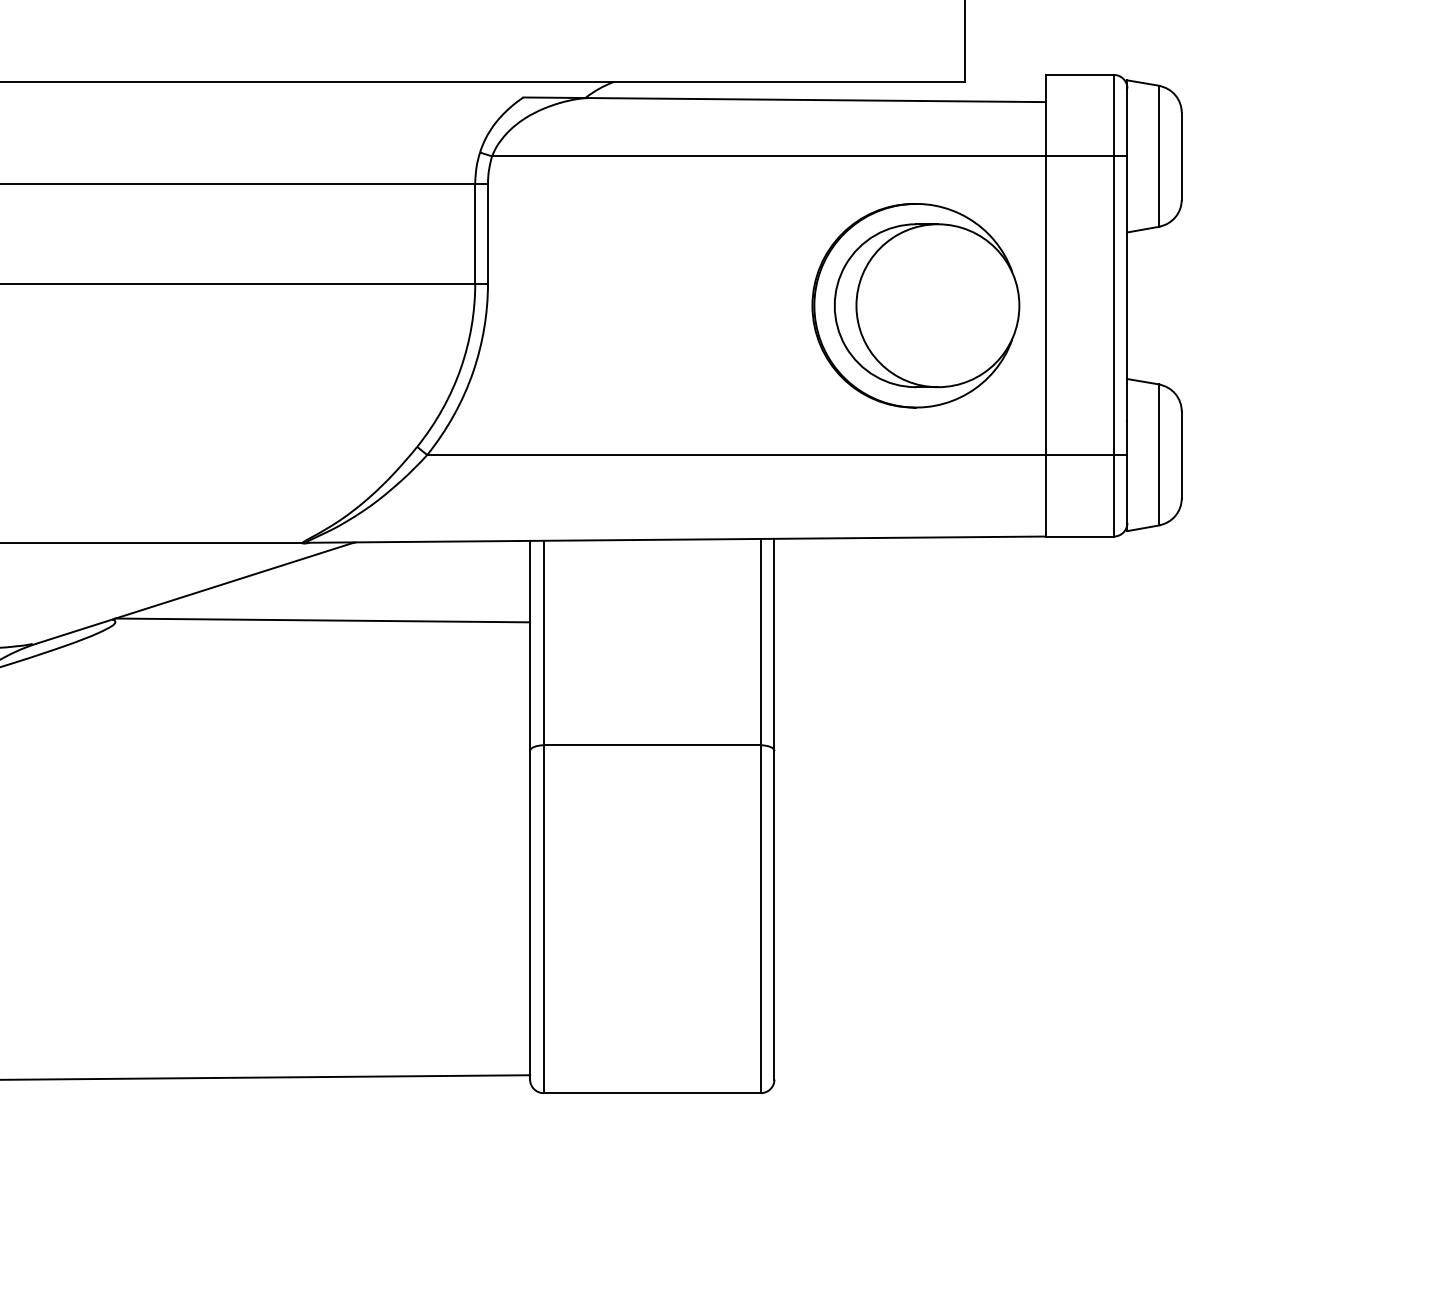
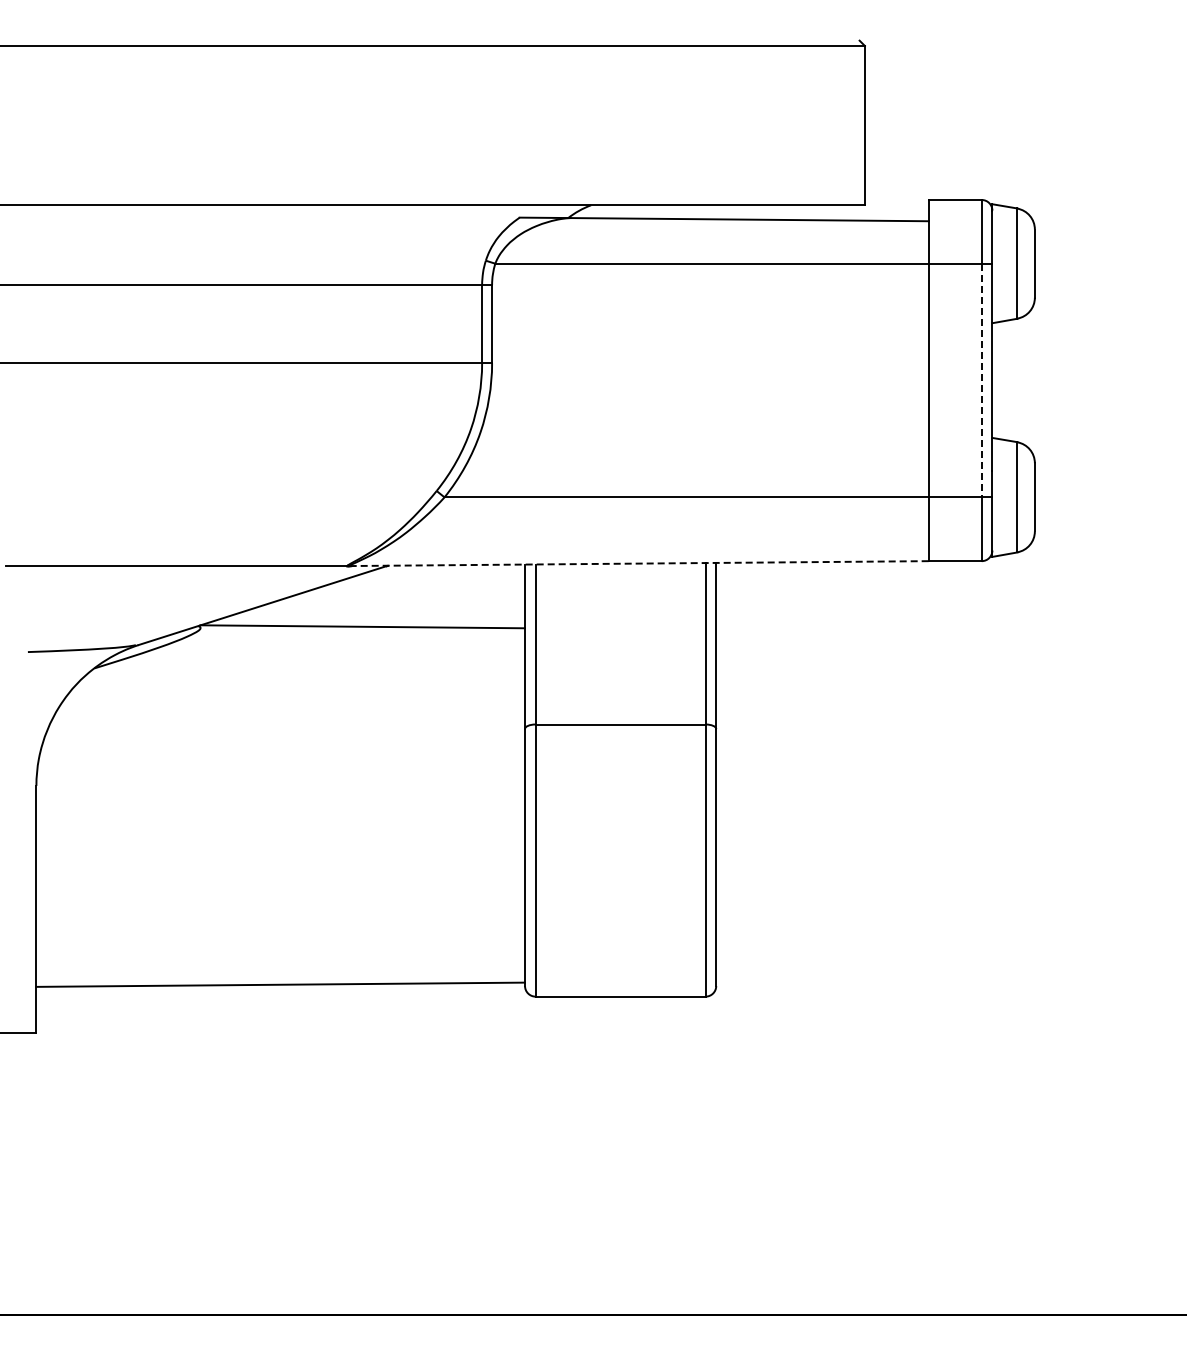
part: (915, 305) -> (826, 380), removed
line: (1113, 305) -> (981, 380), solid -> dashed
line: (676, 539) -> (639, 563), solid -> dashed

